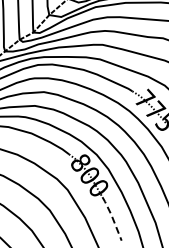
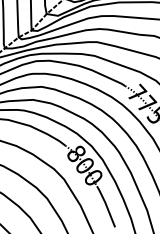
line: (112, 217) -> (106, 205), dashed -> solid

